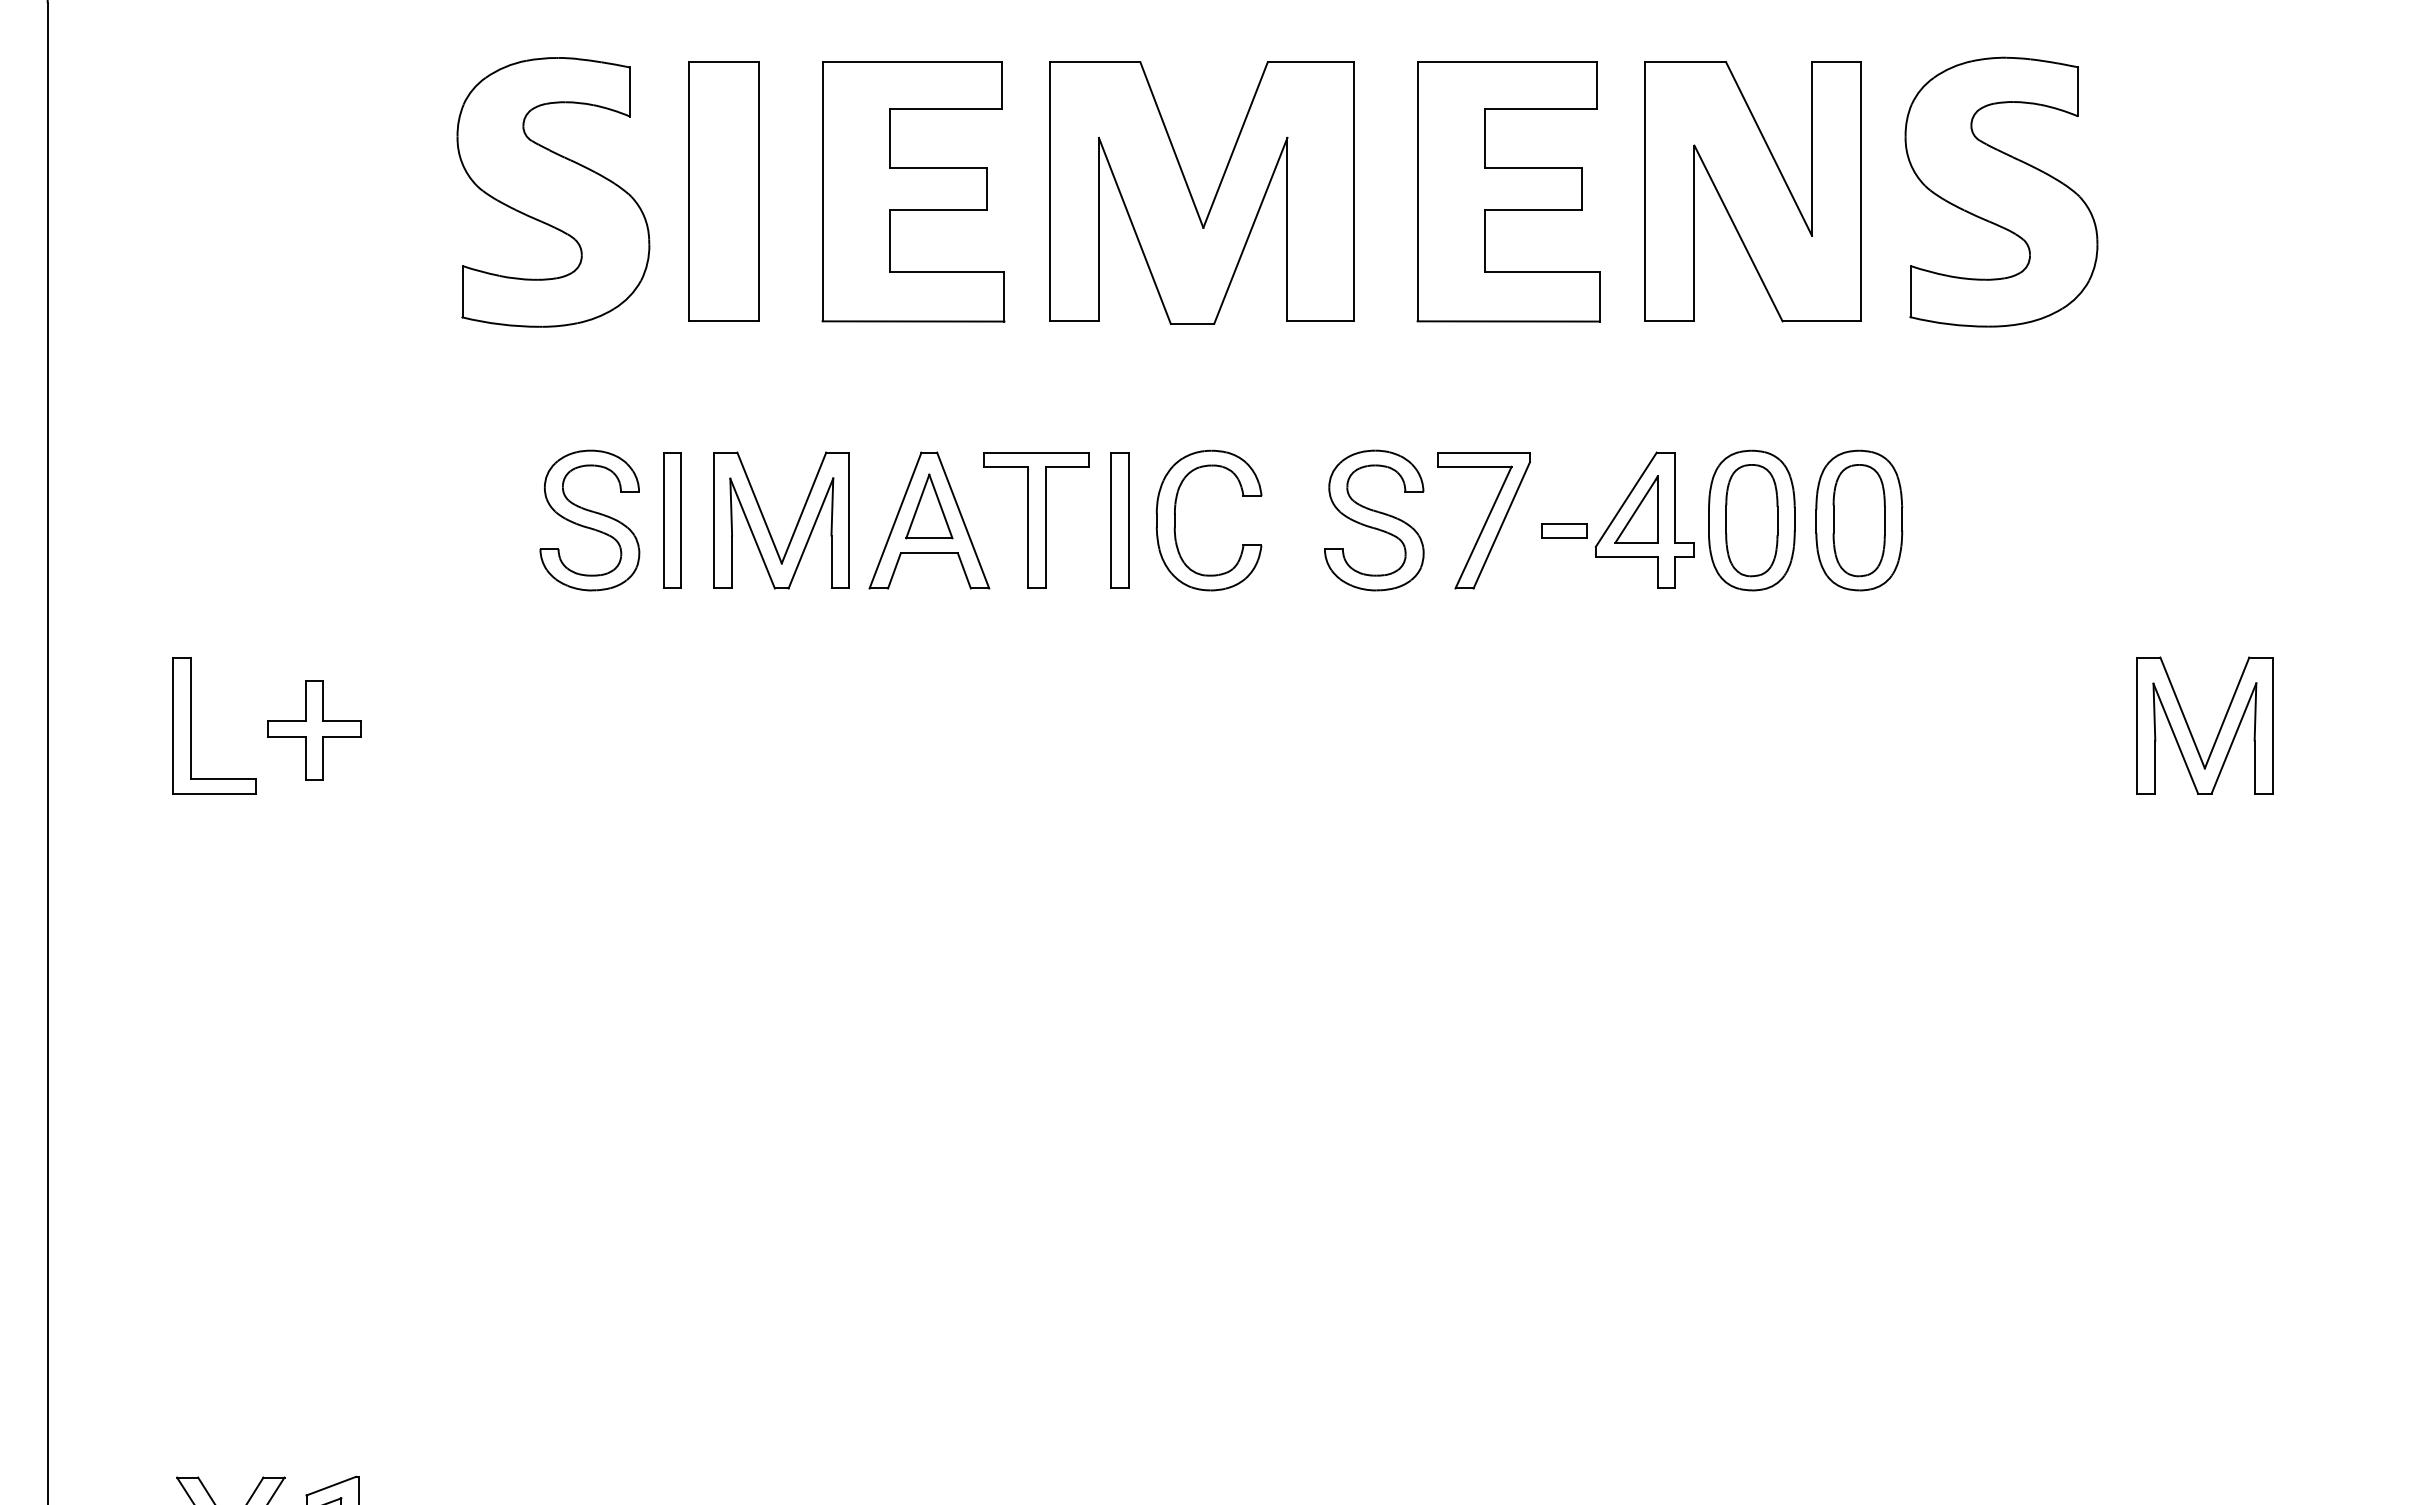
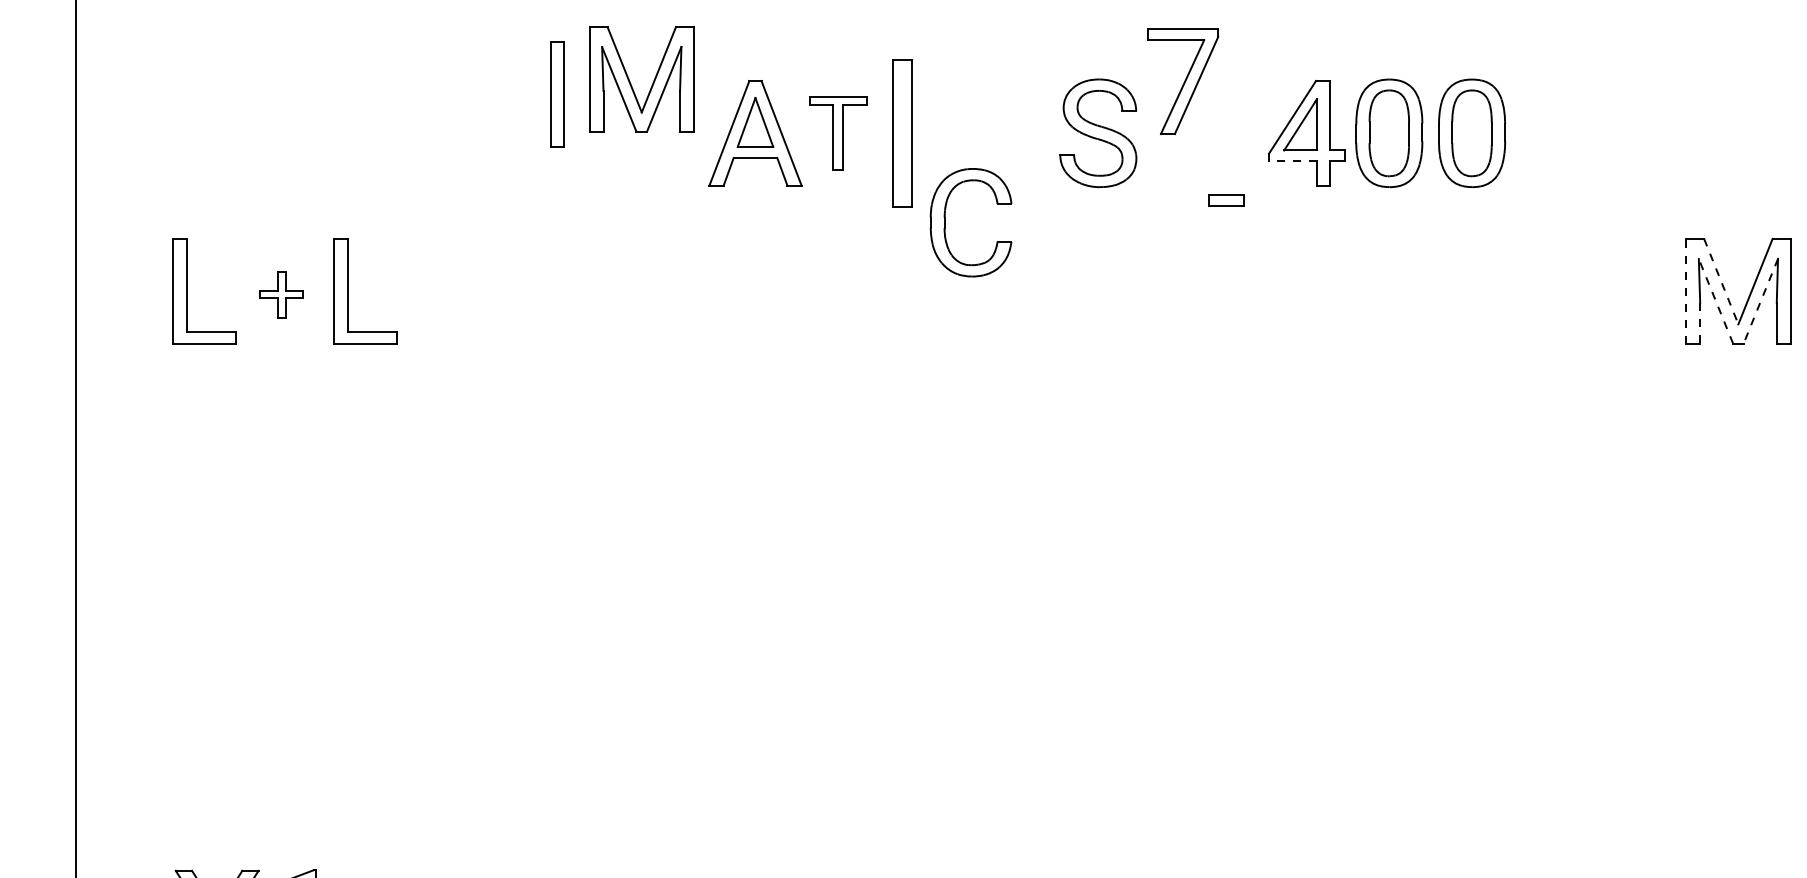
part: (589, 520) -> (493, 133), removed
part: (672, 520) -> (557, 94), moved
part: (1036, 520) -> (838, 133), size x0.7
part: (1119, 520) -> (902, 133), size x1.4
part: (1175, 520) -> (945, 222), moved
part: (1483, 520) -> (1182, 81), moved
part: (767, 524) -> (630, 82), moved
part: (1564, 530) -> (1226, 200), moved
line: (1626, 556) -> (1292, 161), solid -> dashed
line: (2182, 713) -> (1721, 282), solid -> dashed
part: (400, 725) -> (347, 291), added
line: (2137, 725) -> (1686, 291), solid -> dashed
part: (314, 730) -> (281, 295), size x0.6
line: (2175, 738) -> (1715, 301), solid -> dashed
line: (2233, 738) -> (1760, 301), solid -> dashed
line: (2155, 767) -> (1700, 323), solid -> dashed

